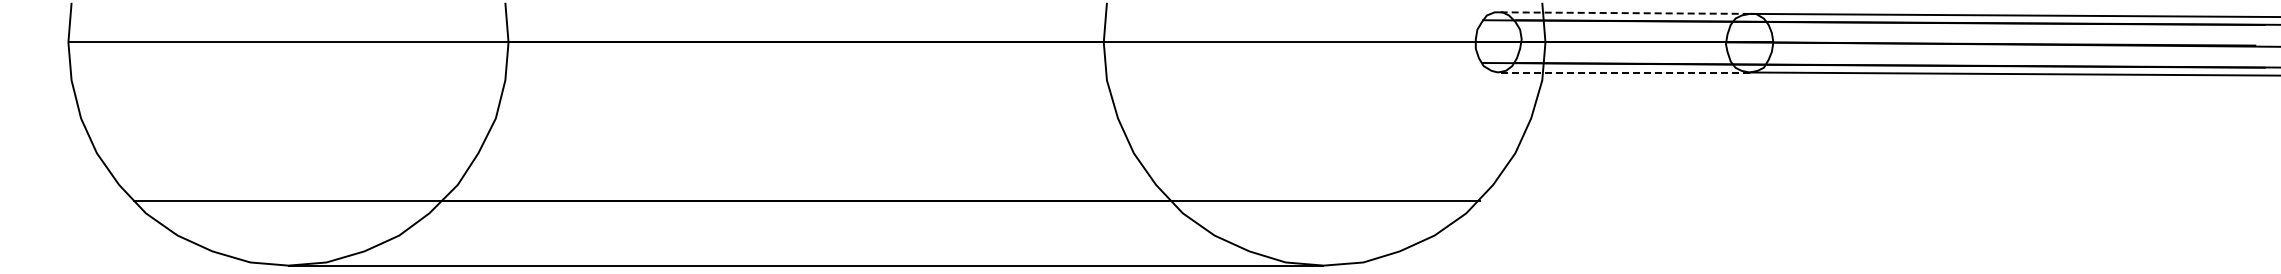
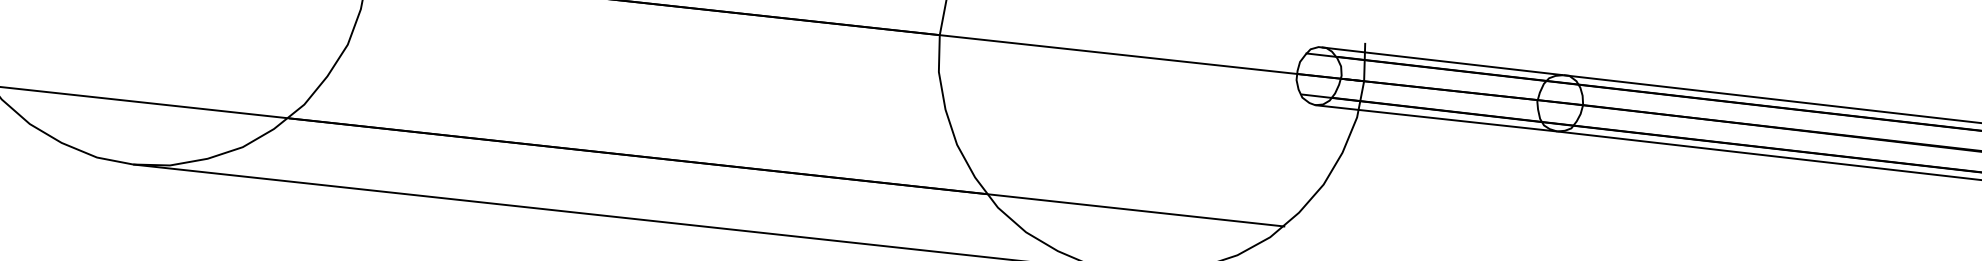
line: (1623, 13) -> (1442, 61), dashed -> solid
line: (1623, 72) -> (1435, 118), dashed -> solid

